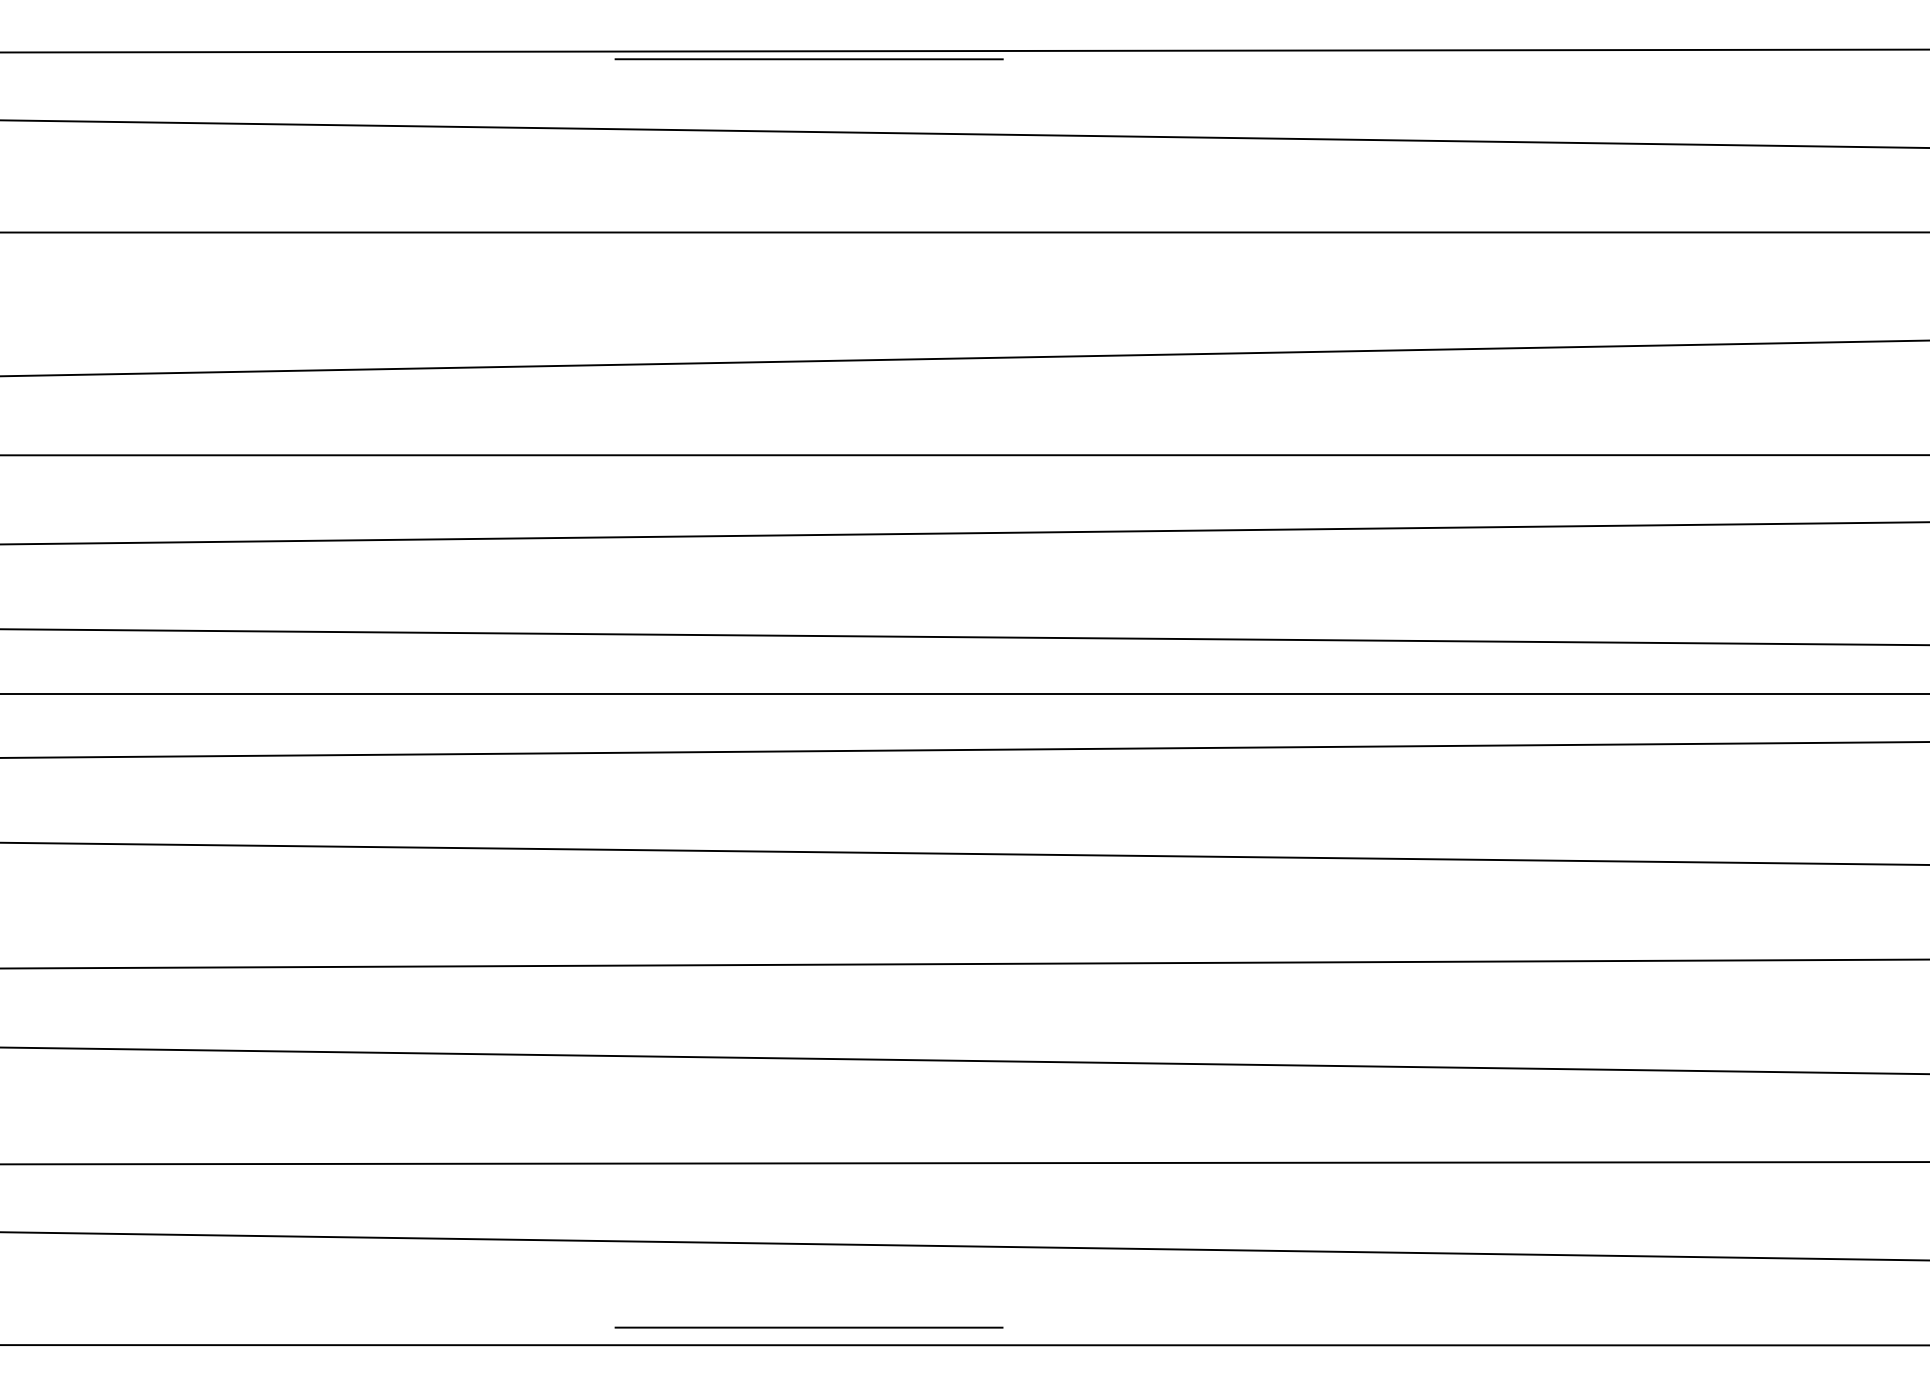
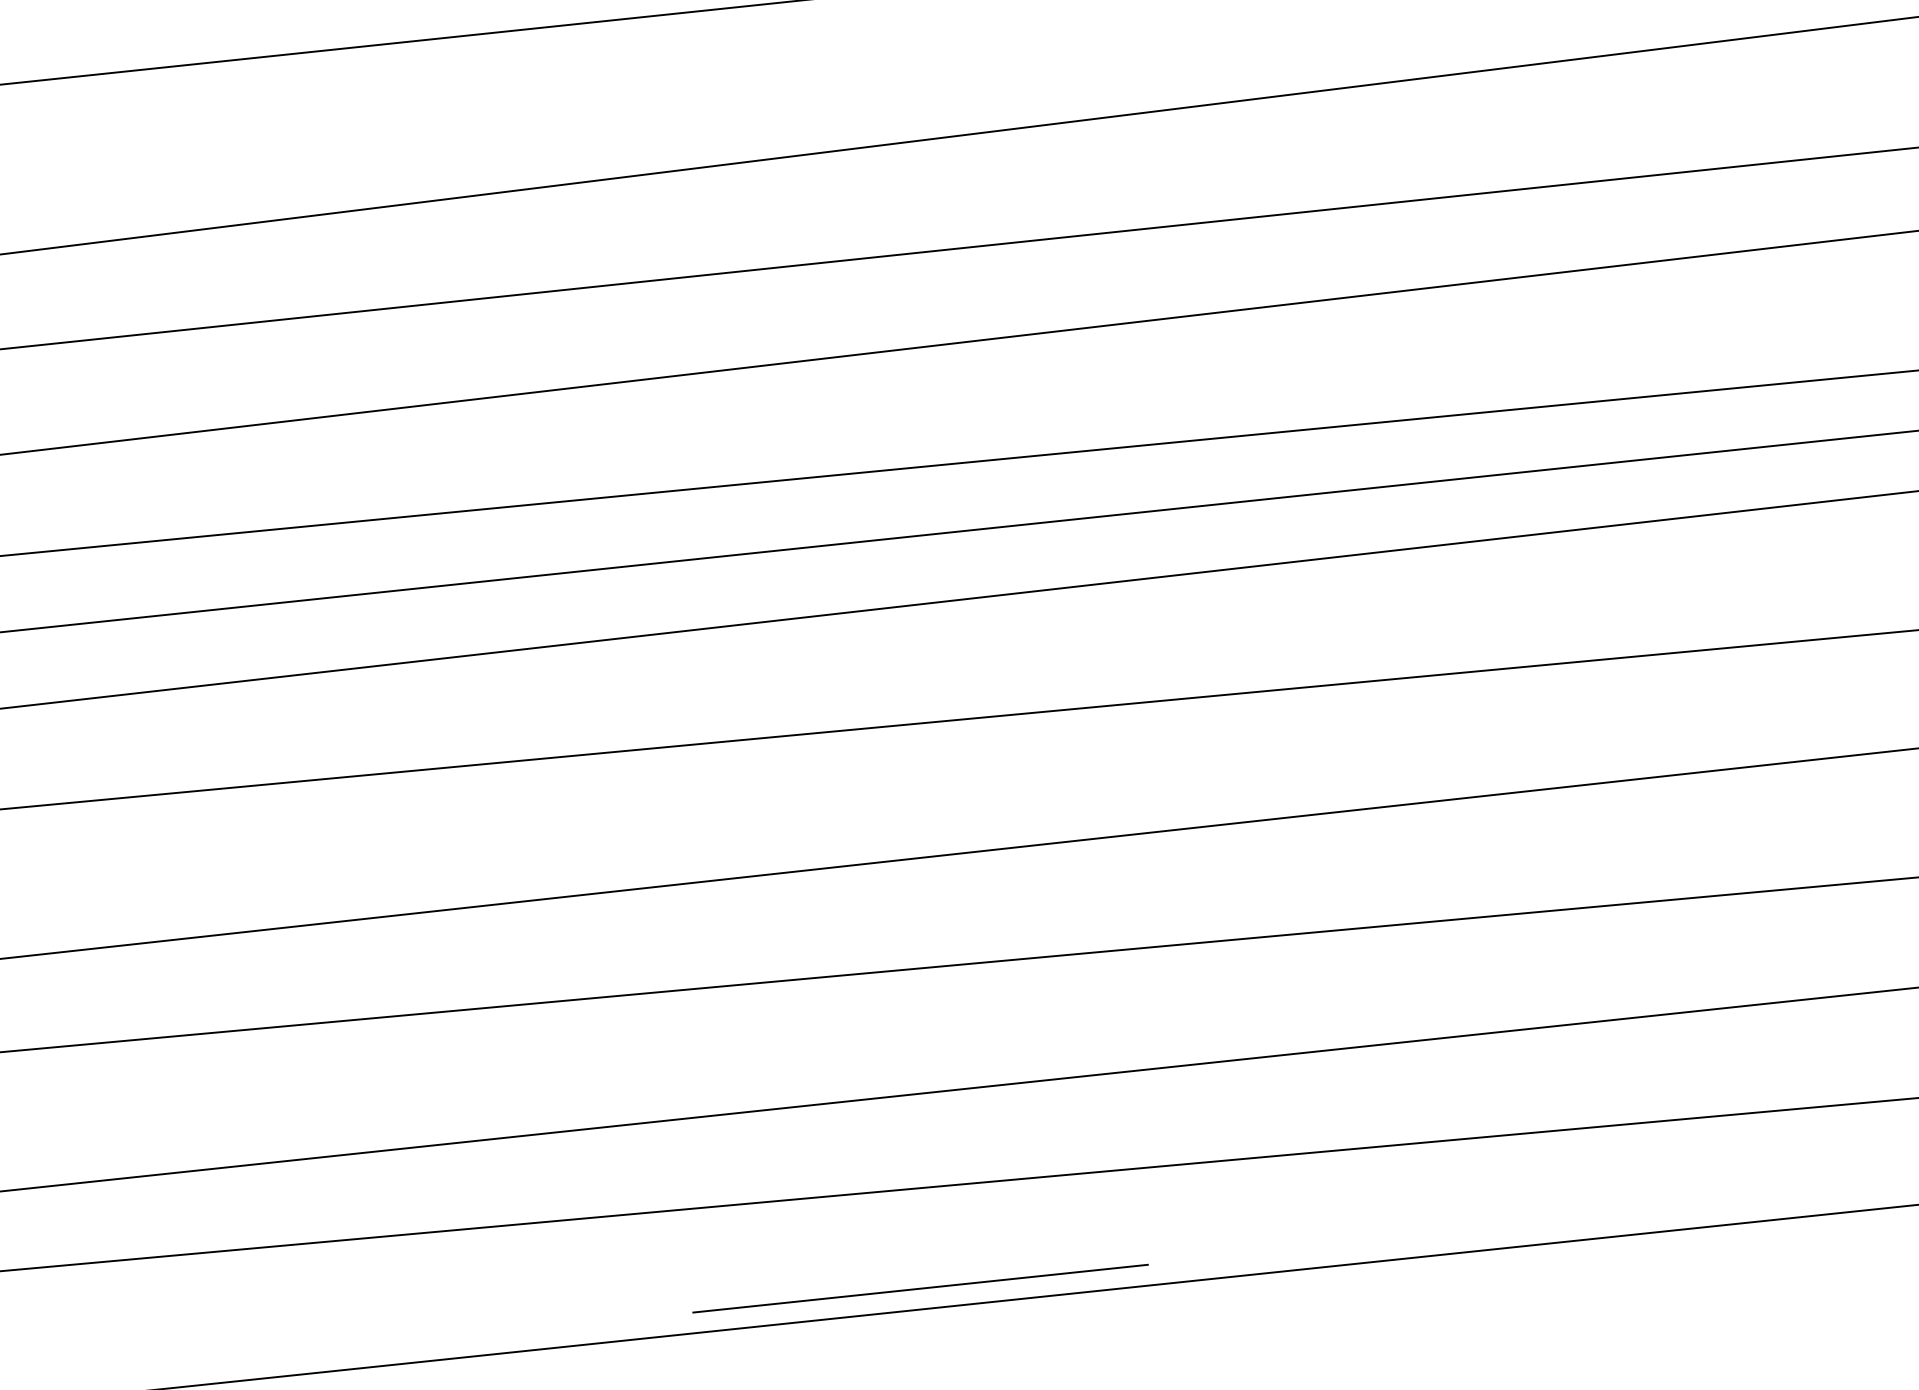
line: (808, 1327) -> (919, 1288), moved

